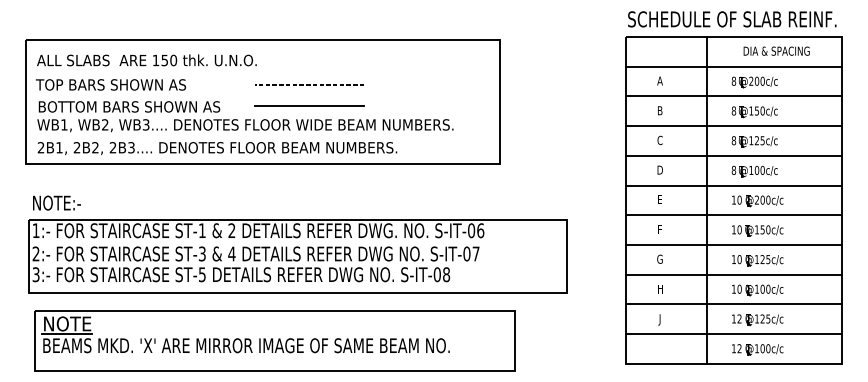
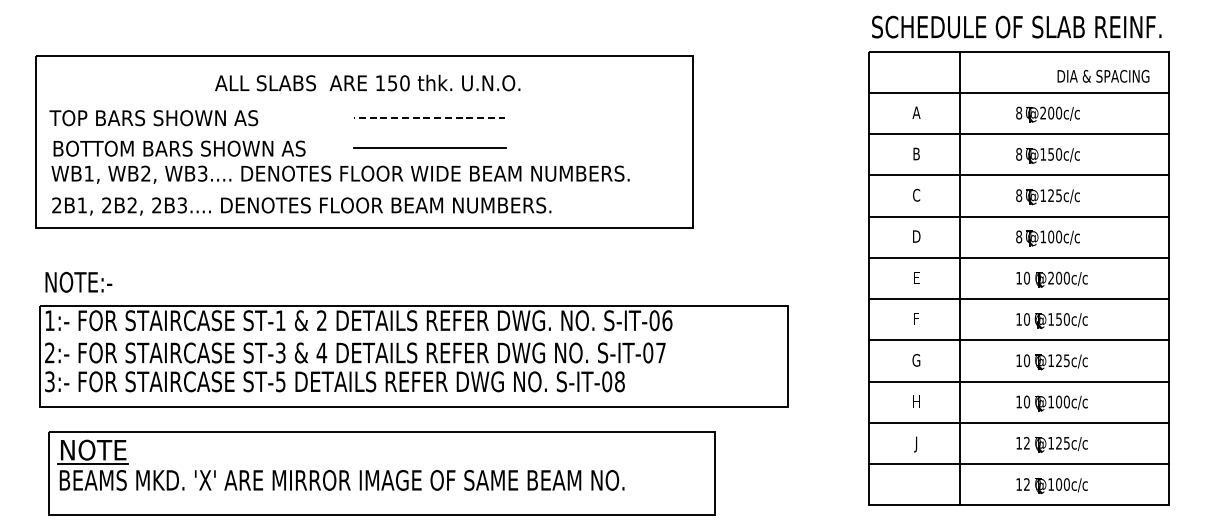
text: (776, 50) -> (1103, 75), moved
text: (146, 59) -> (367, 82), moved
line: (706, 200) -> (960, 278), moved

